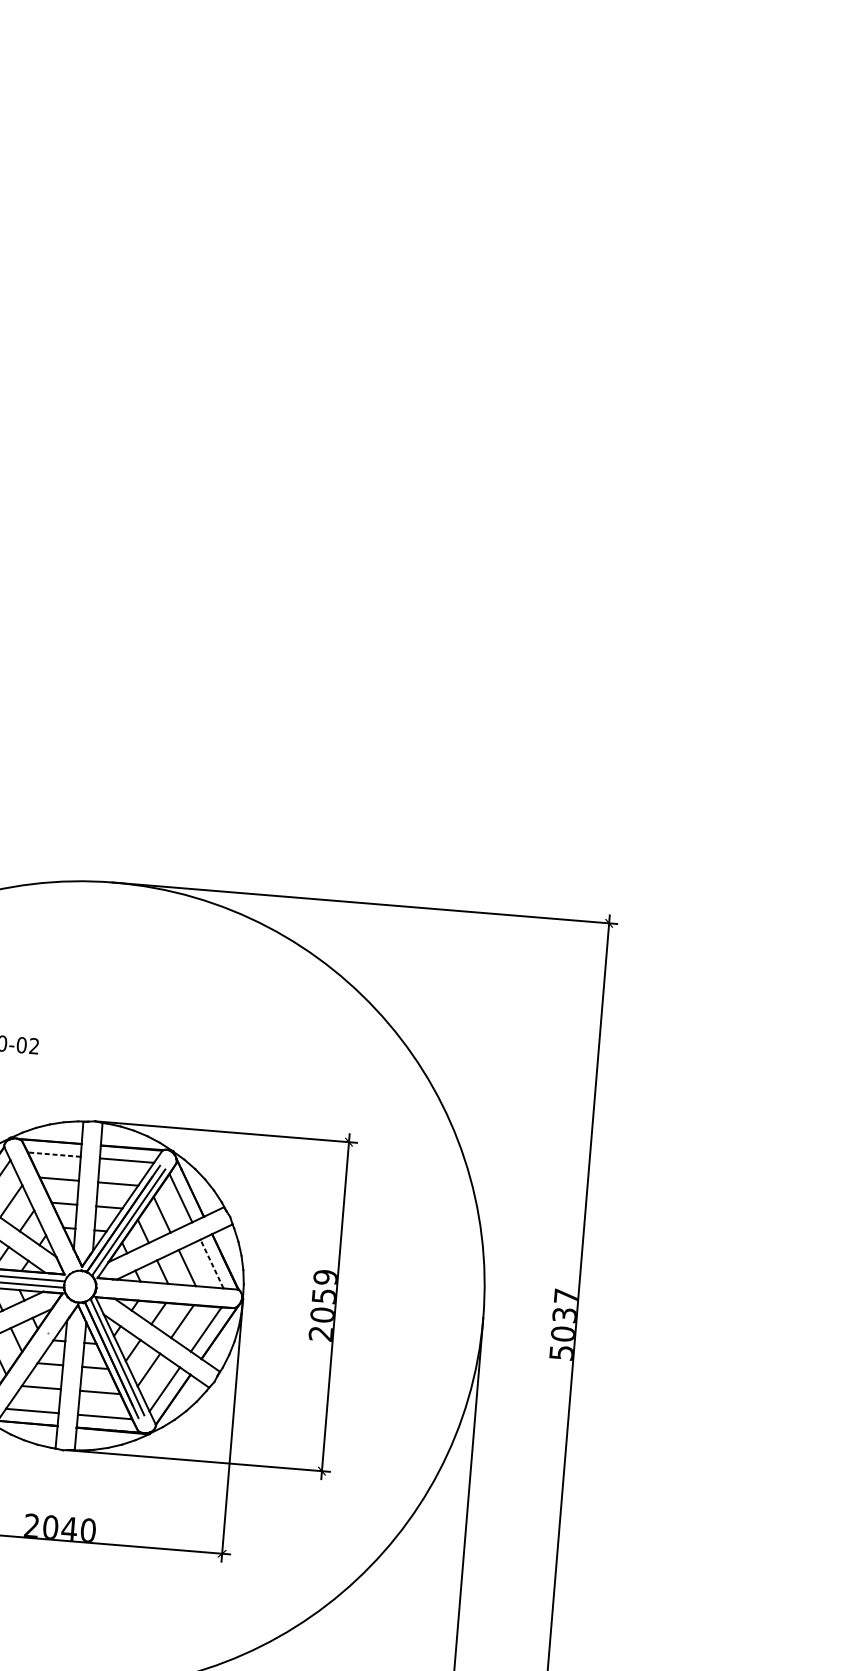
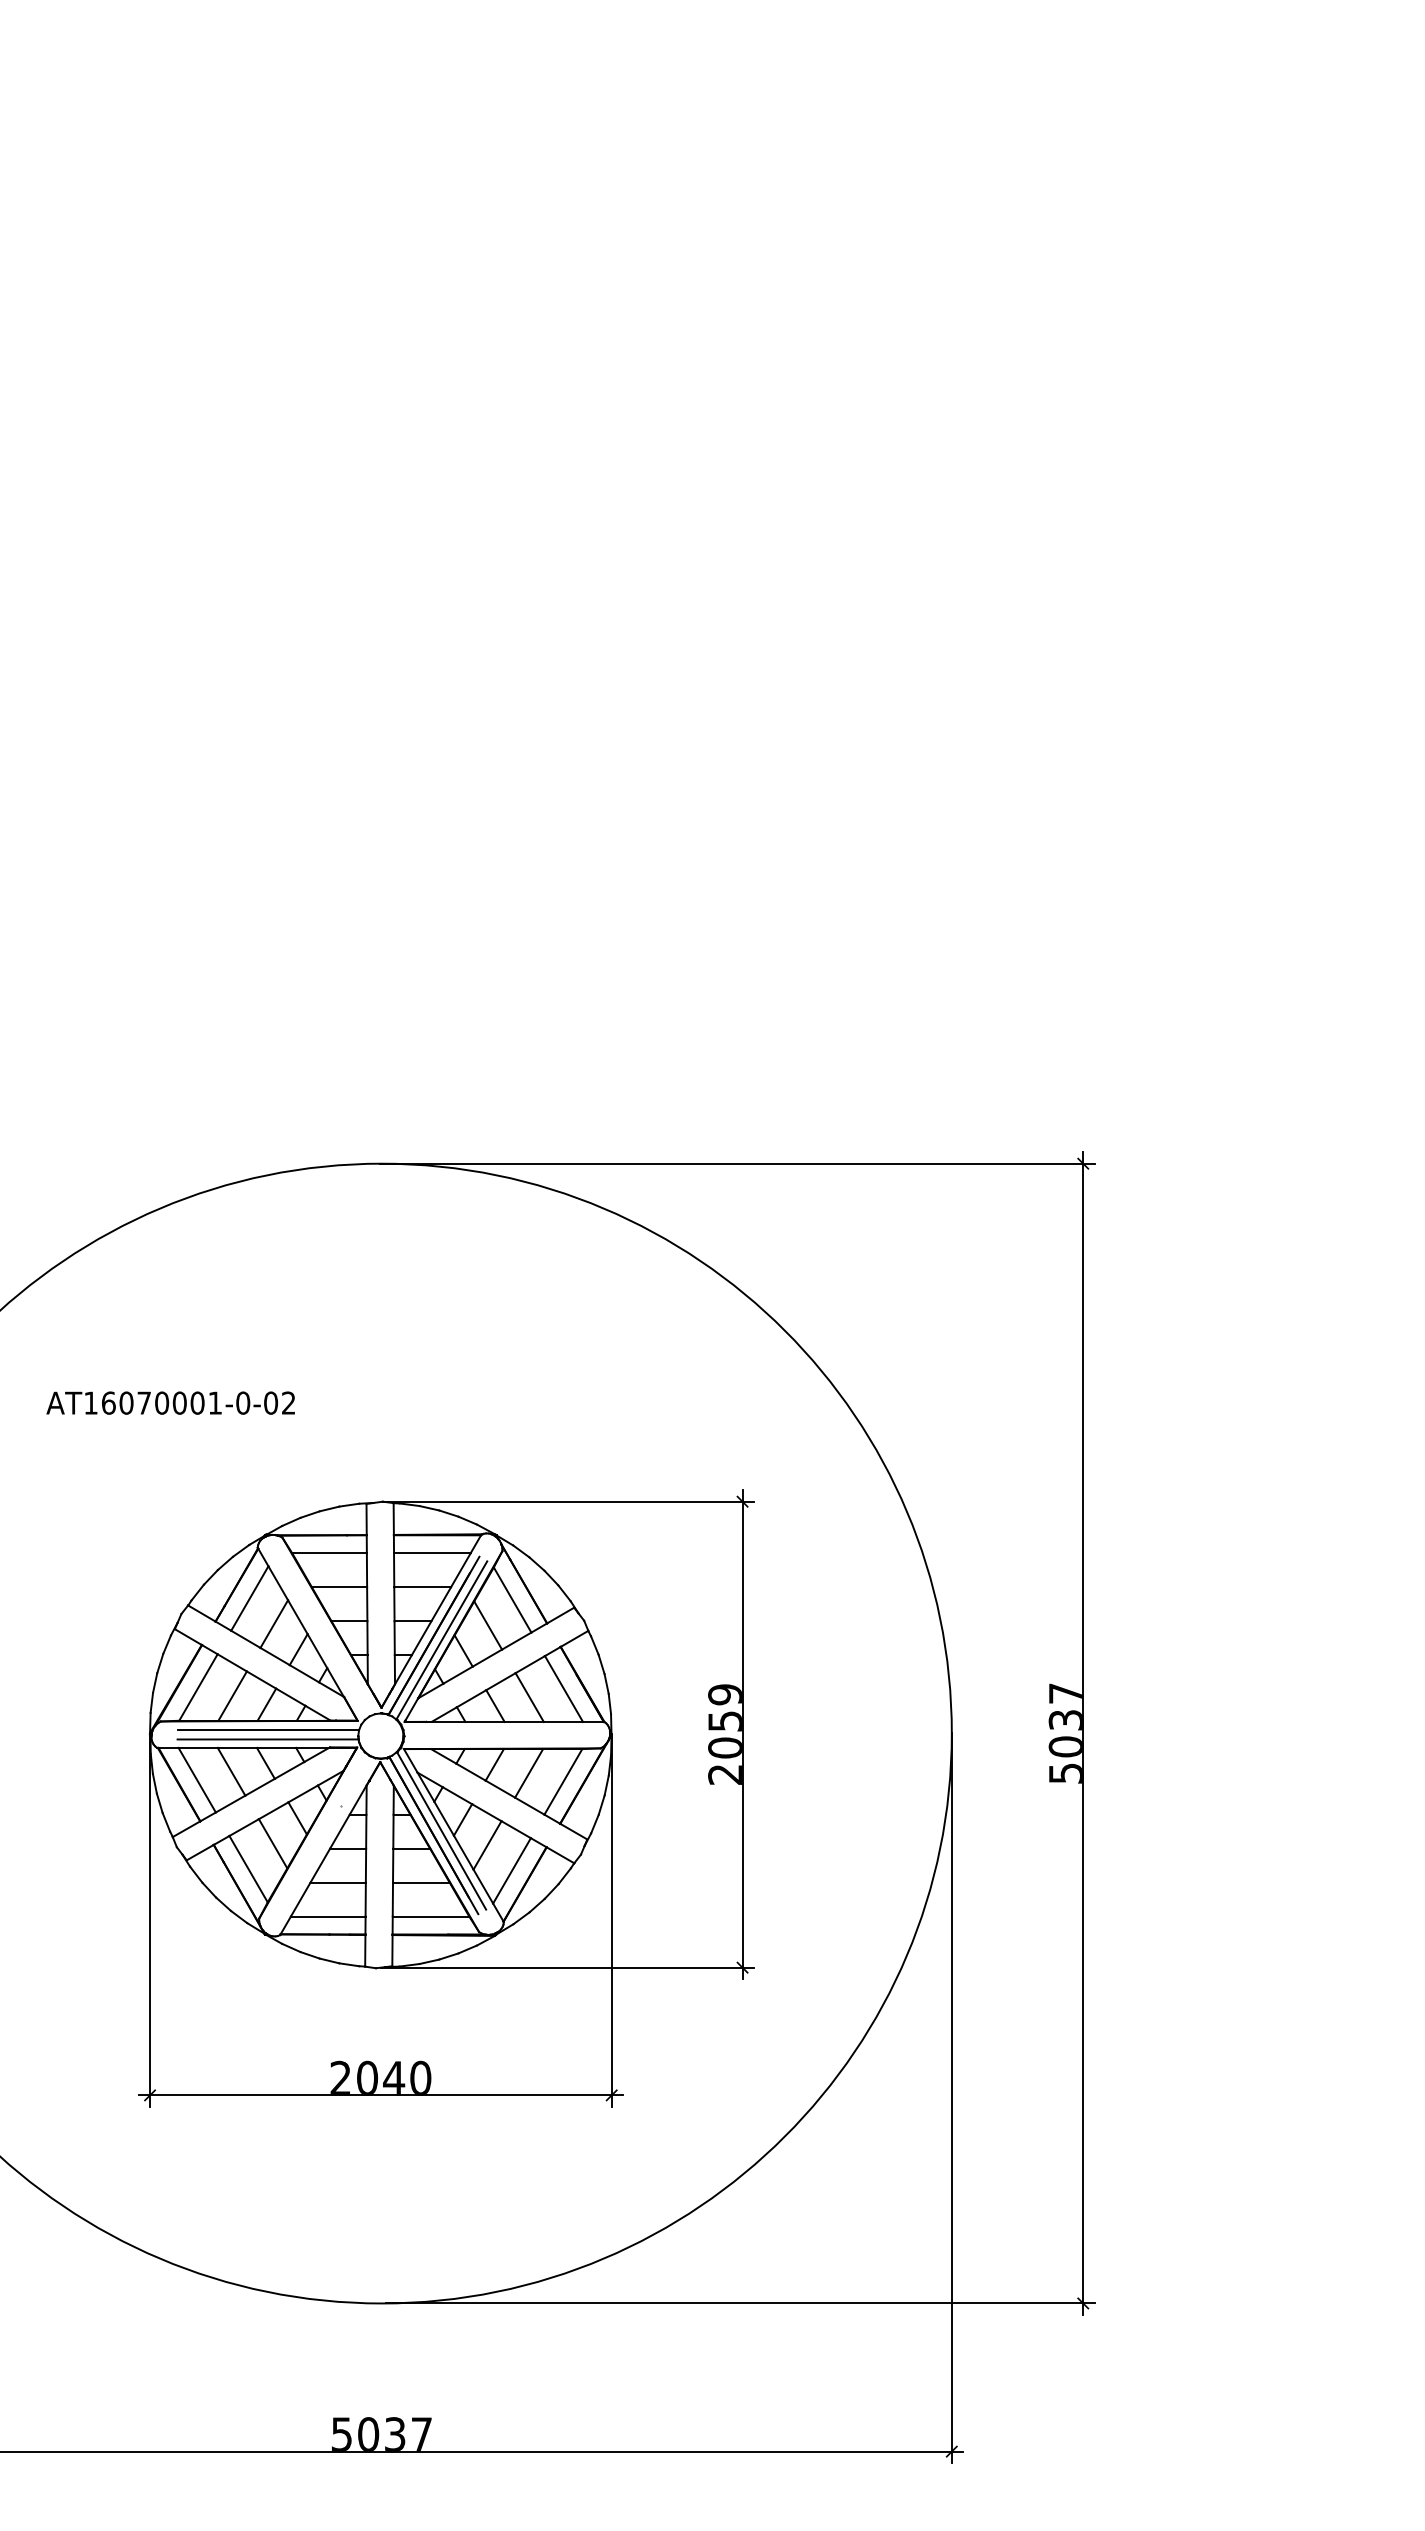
line: (54, 1154) -> (329, 1553), dashed -> solid
line: (211, 1263) -> (563, 1688), dashed -> solid

